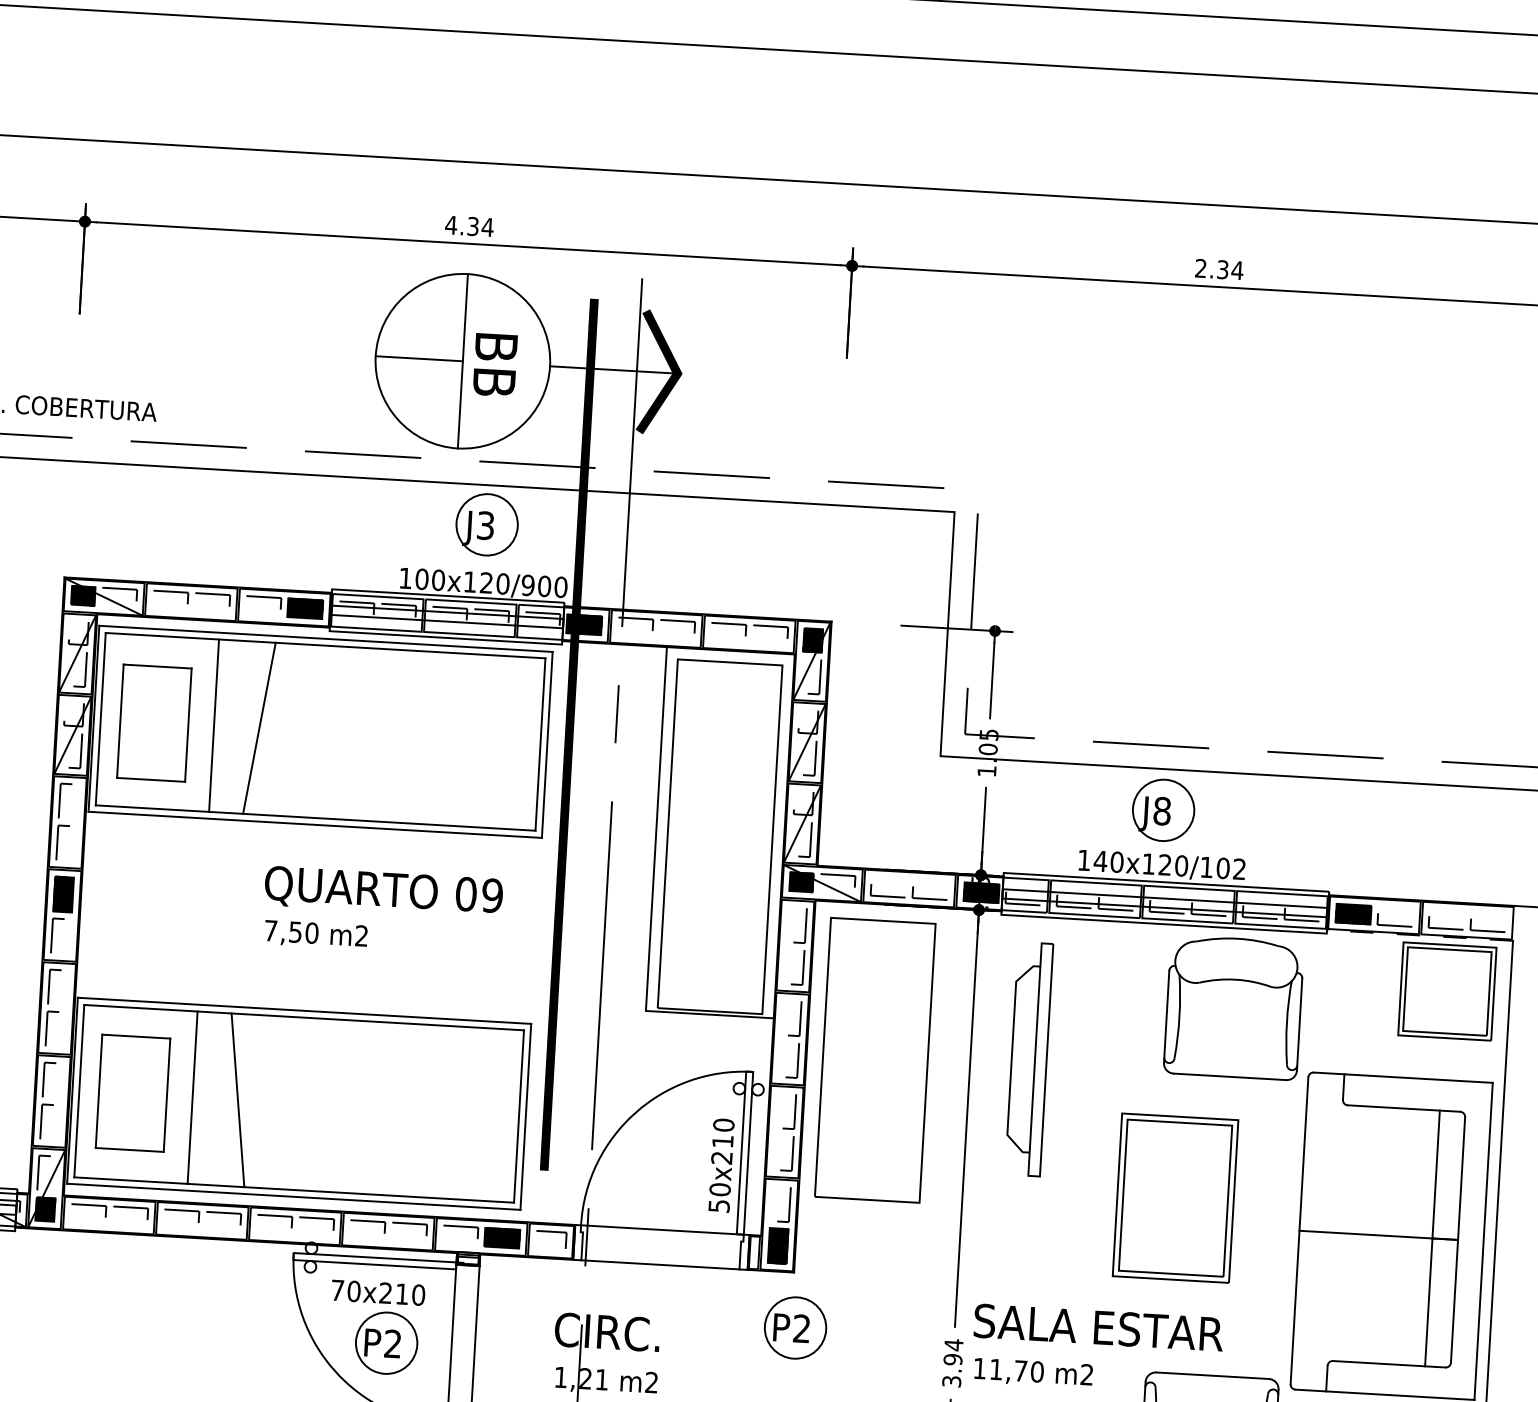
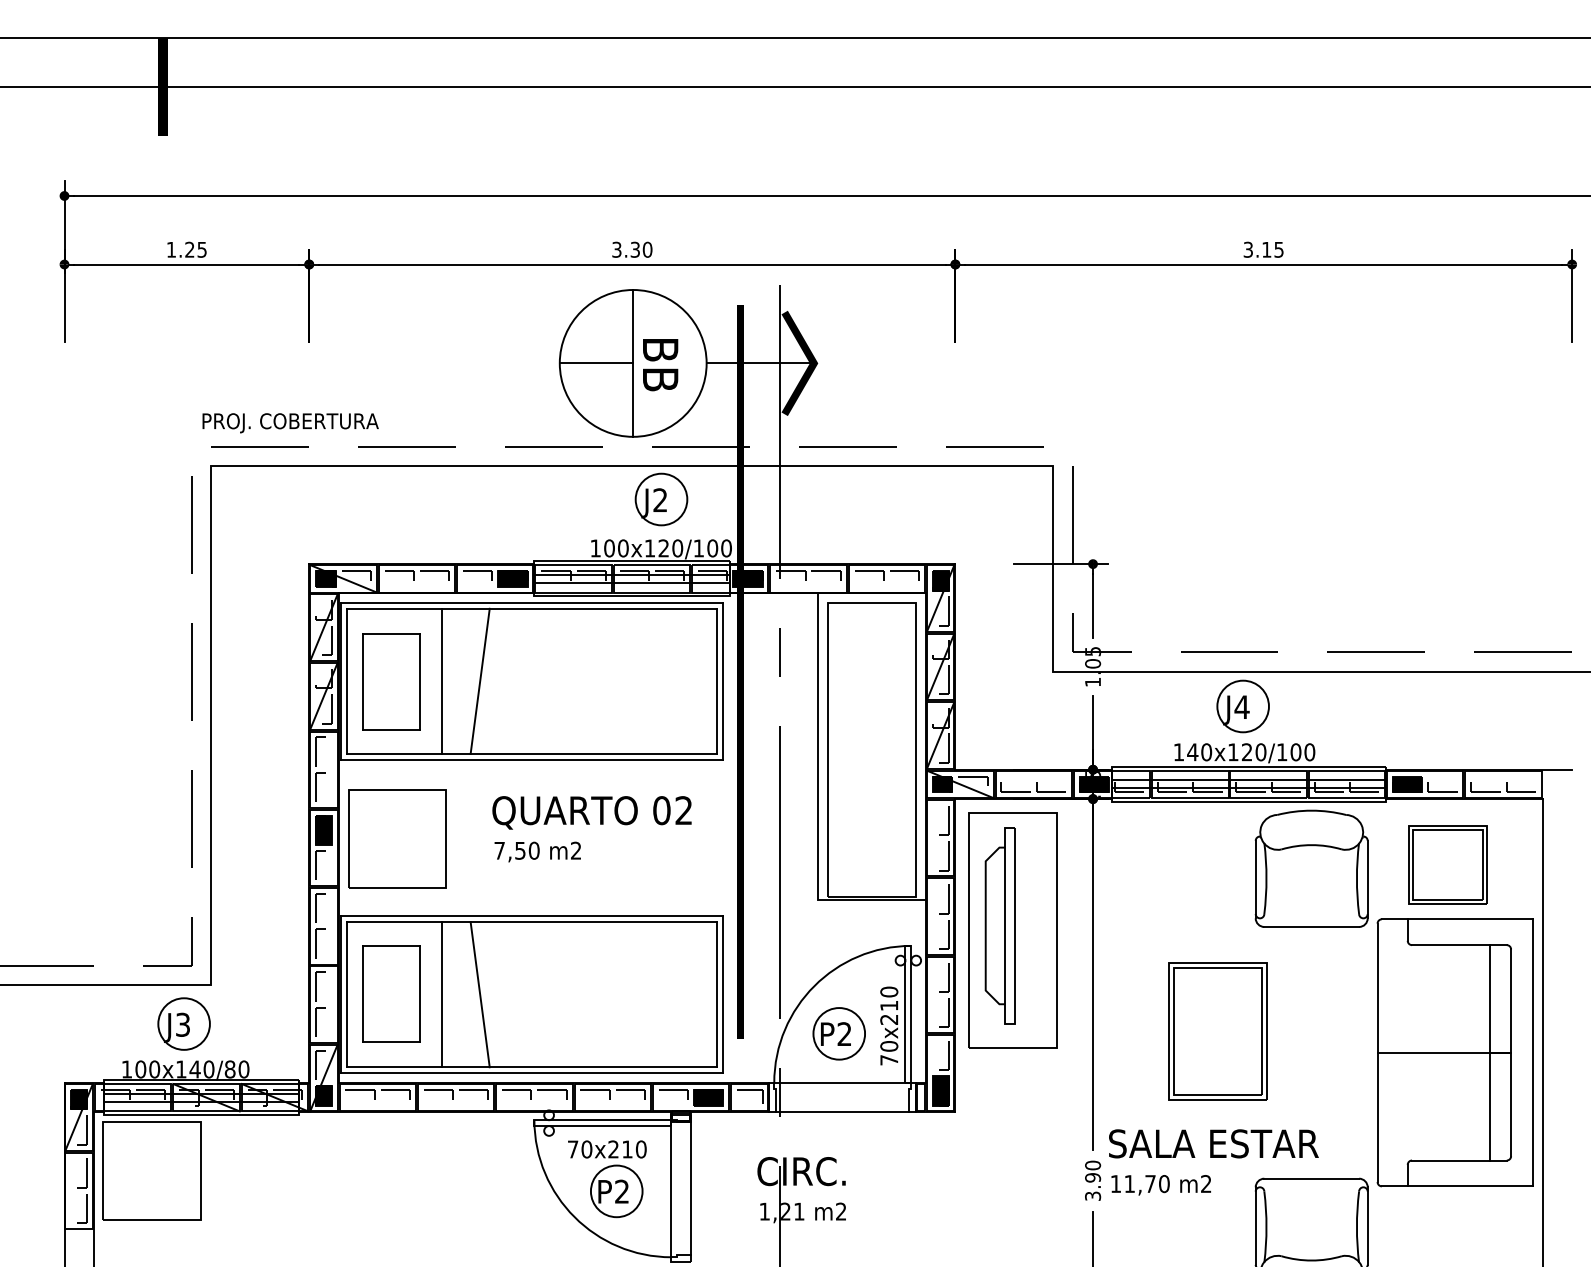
text: (468, 225) -> (631, 249), 4.34 -> 3.30
text: (1219, 269) -> (1263, 249), 2.34 -> 3.15
text: (485, 525) -> (660, 500), J3 -> J2
text: (527, 585) -> (698, 548), 100x120/900 -> 100x120/100
text: (1161, 811) -> (1241, 707), J8 -> J4
text: (1239, 869) -> (1309, 752), 140x120/102 -> 140x120/100
text: (491, 895) -> (683, 810), 09 -> 02
part: (150, 909) -> (397, 838), added
line: (1418, 935) -> (1463, 799), dashed -> solid
part: (1446, 991) -> (1447, 864), moved
part: (1028, 1058) -> (999, 925), moved
part: (1174, 1198) -> (1217, 1031), moved
text: (719, 1206) -> (889, 1060), 50x210 -> 70x210
part: (794, 1327) -> (838, 1033), moved
text: (954, 1345) -> (1093, 1165), 3.94 -> 3.90

